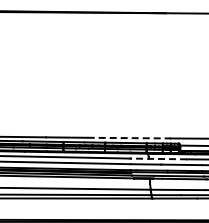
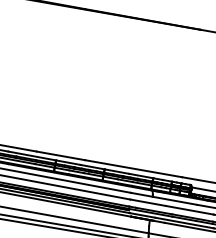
line: (129, 138) -> (133, 169), dashed -> solid
line: (158, 158) -> (163, 198), dashed -> solid

